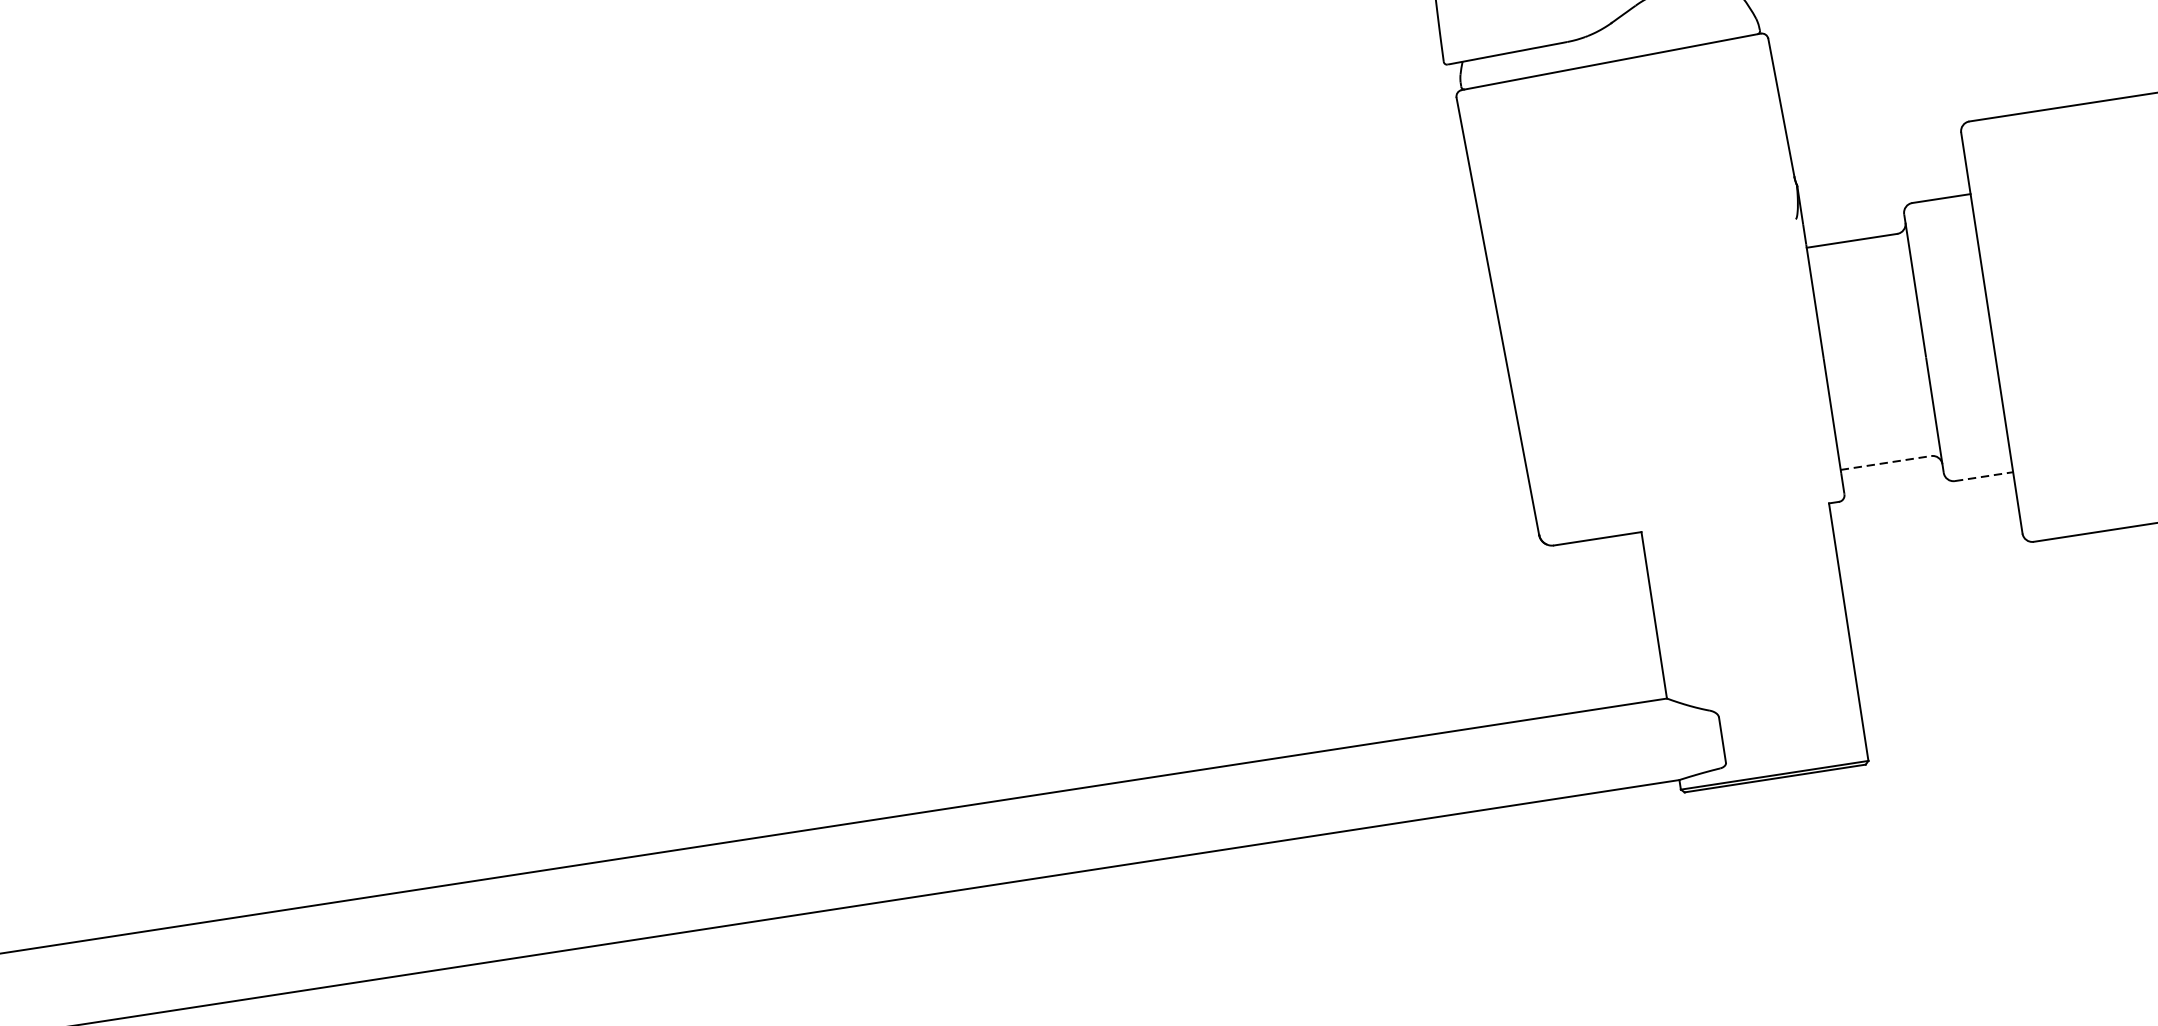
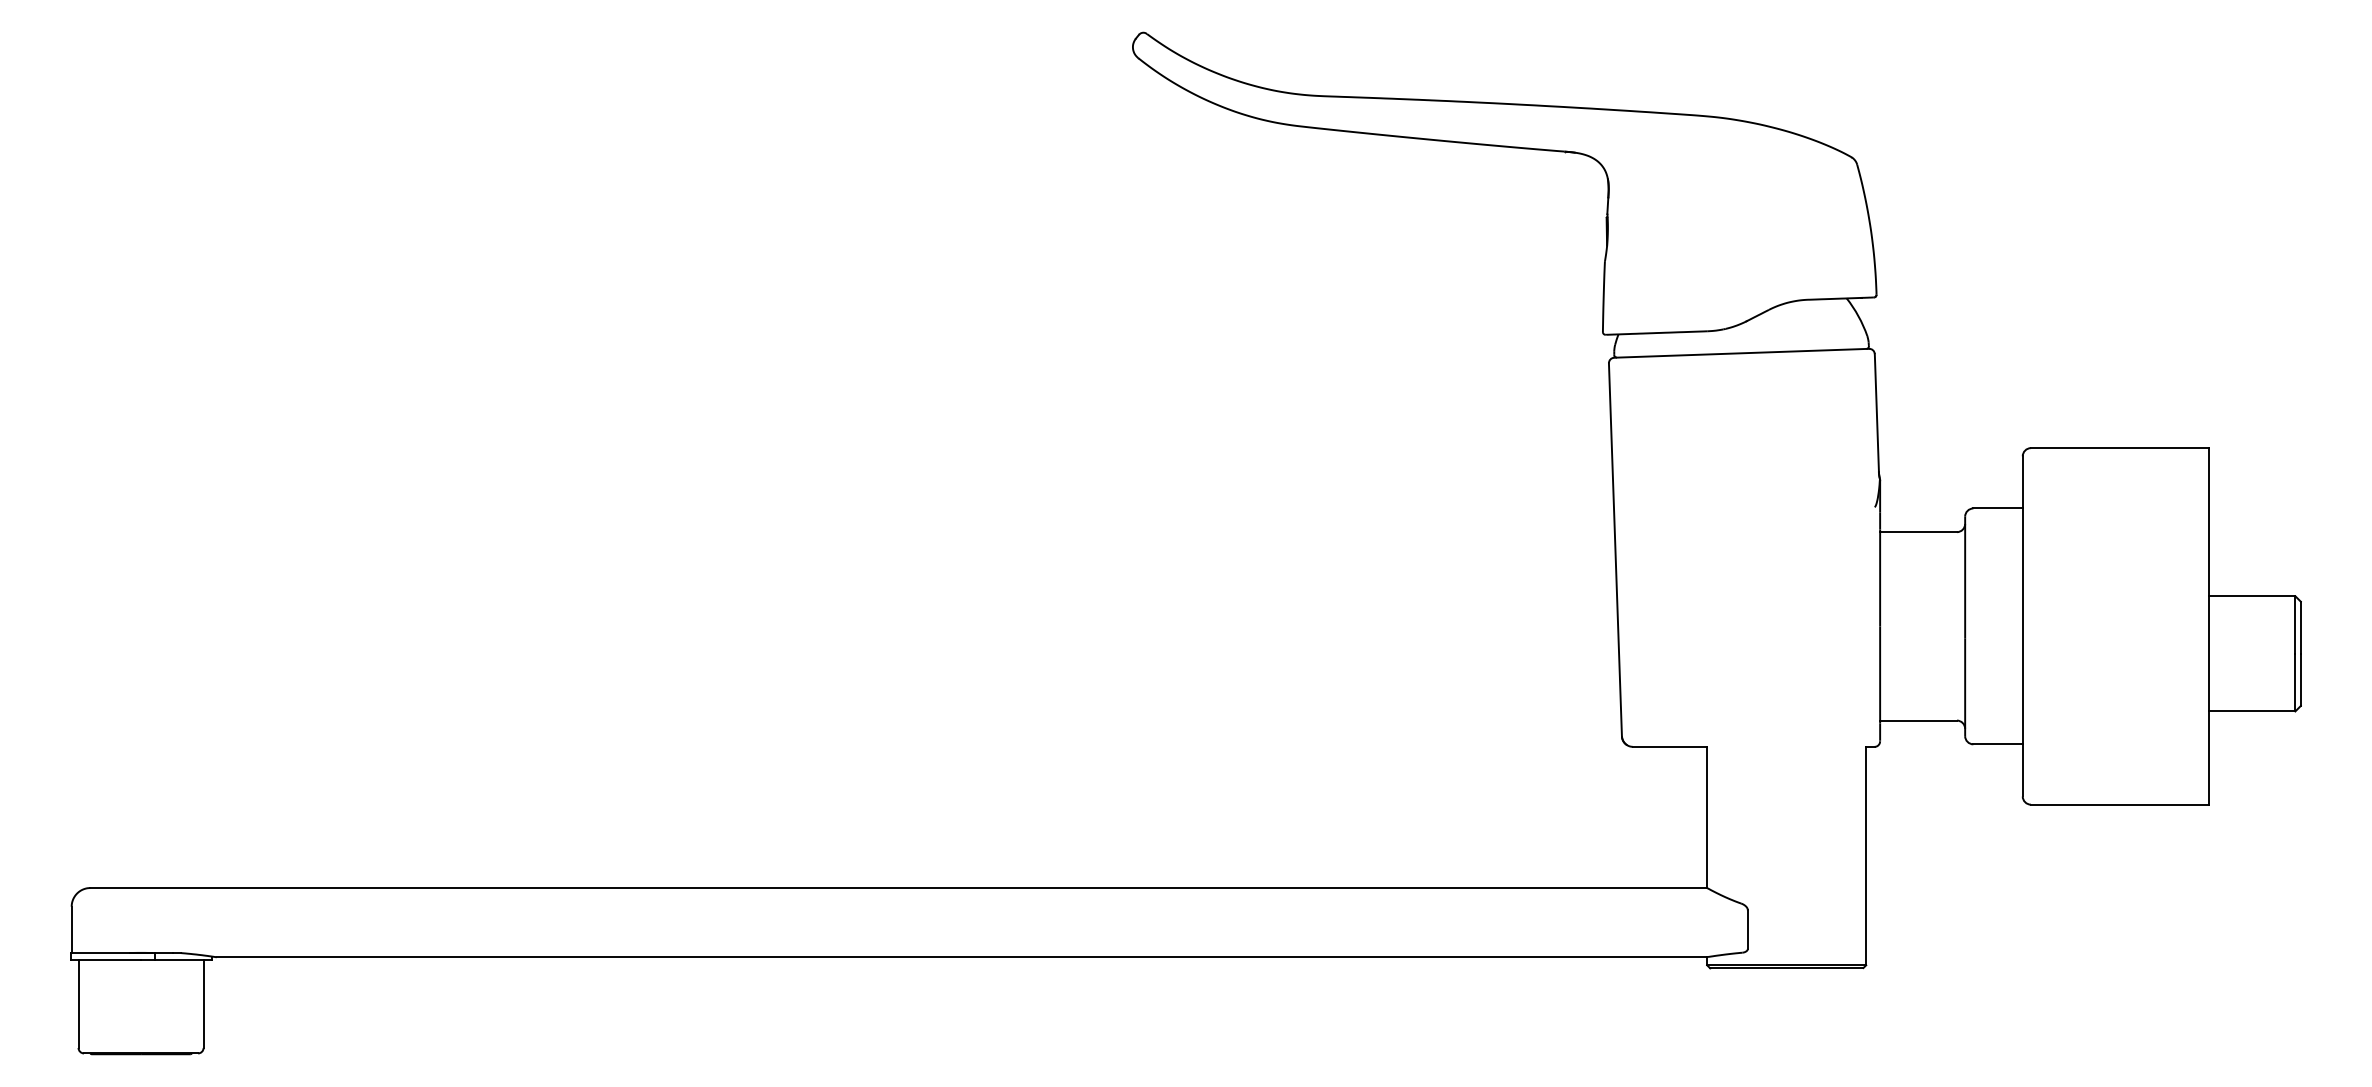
line: (1887, 462) -> (1919, 720), dashed -> solid
line: (1984, 476) -> (1998, 744), dashed -> solid

